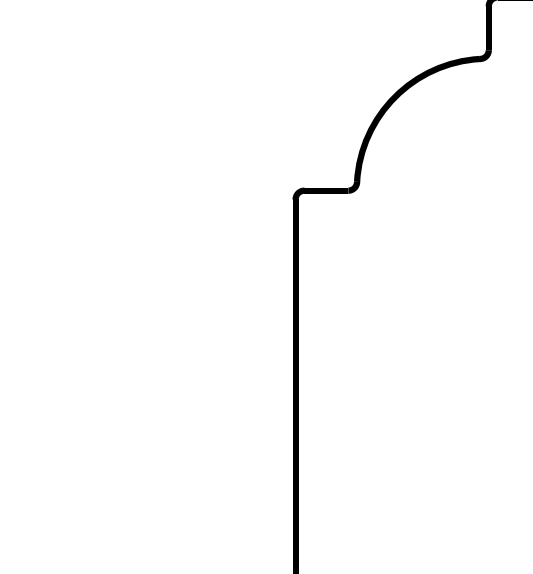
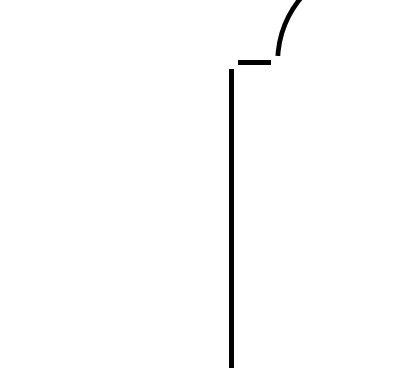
fill: (354, 187) -> (275, 60), removed
fill: (298, 193) -> (233, 64), removed

